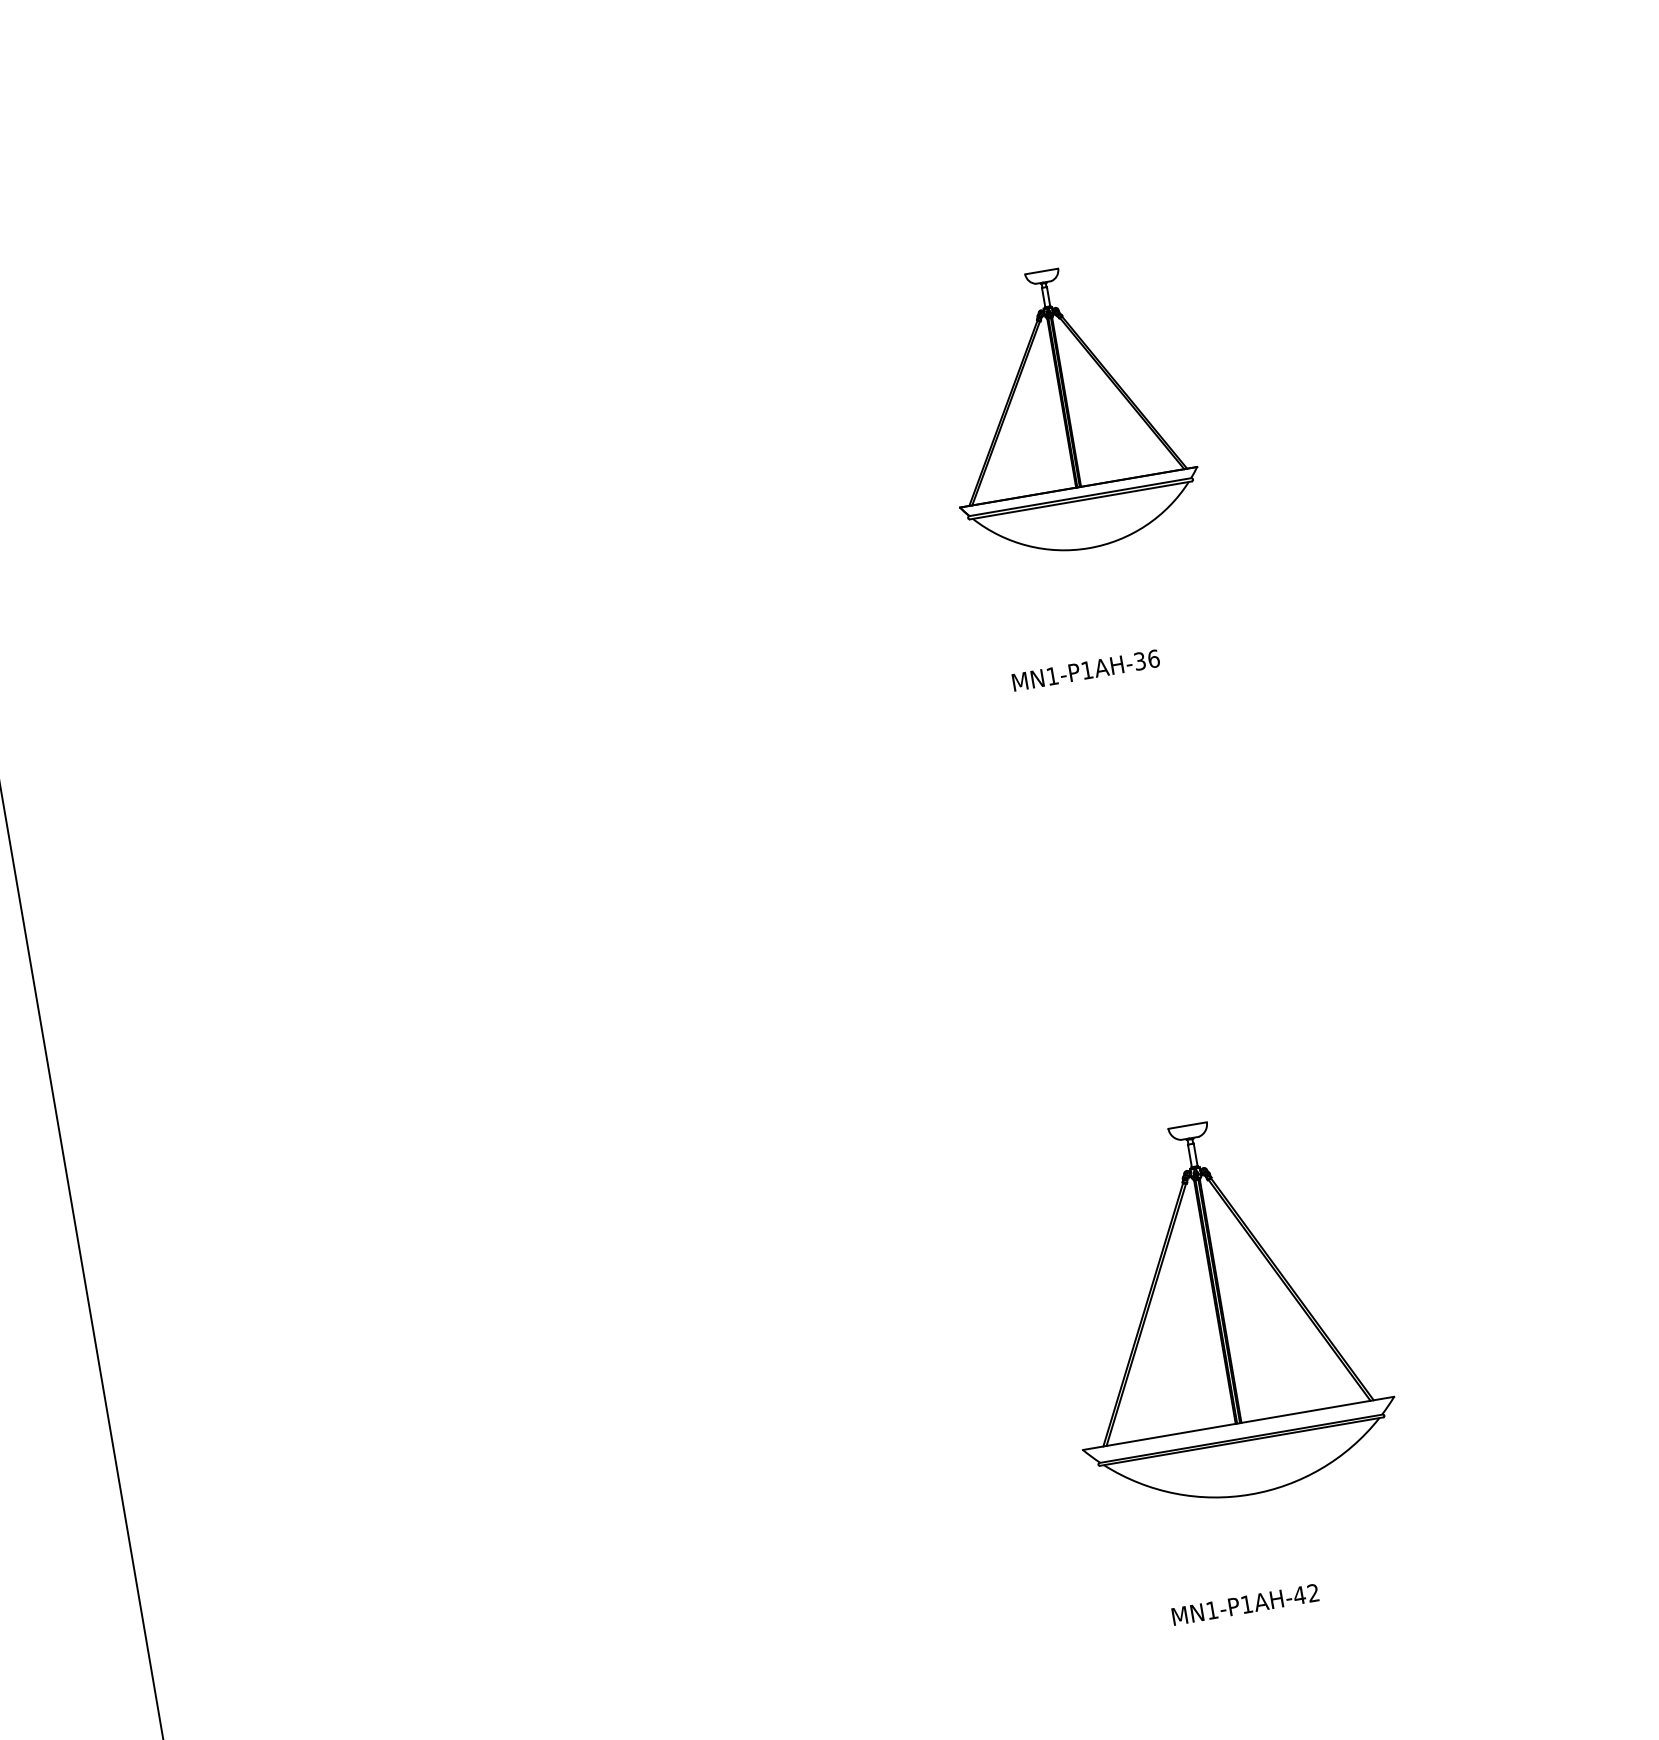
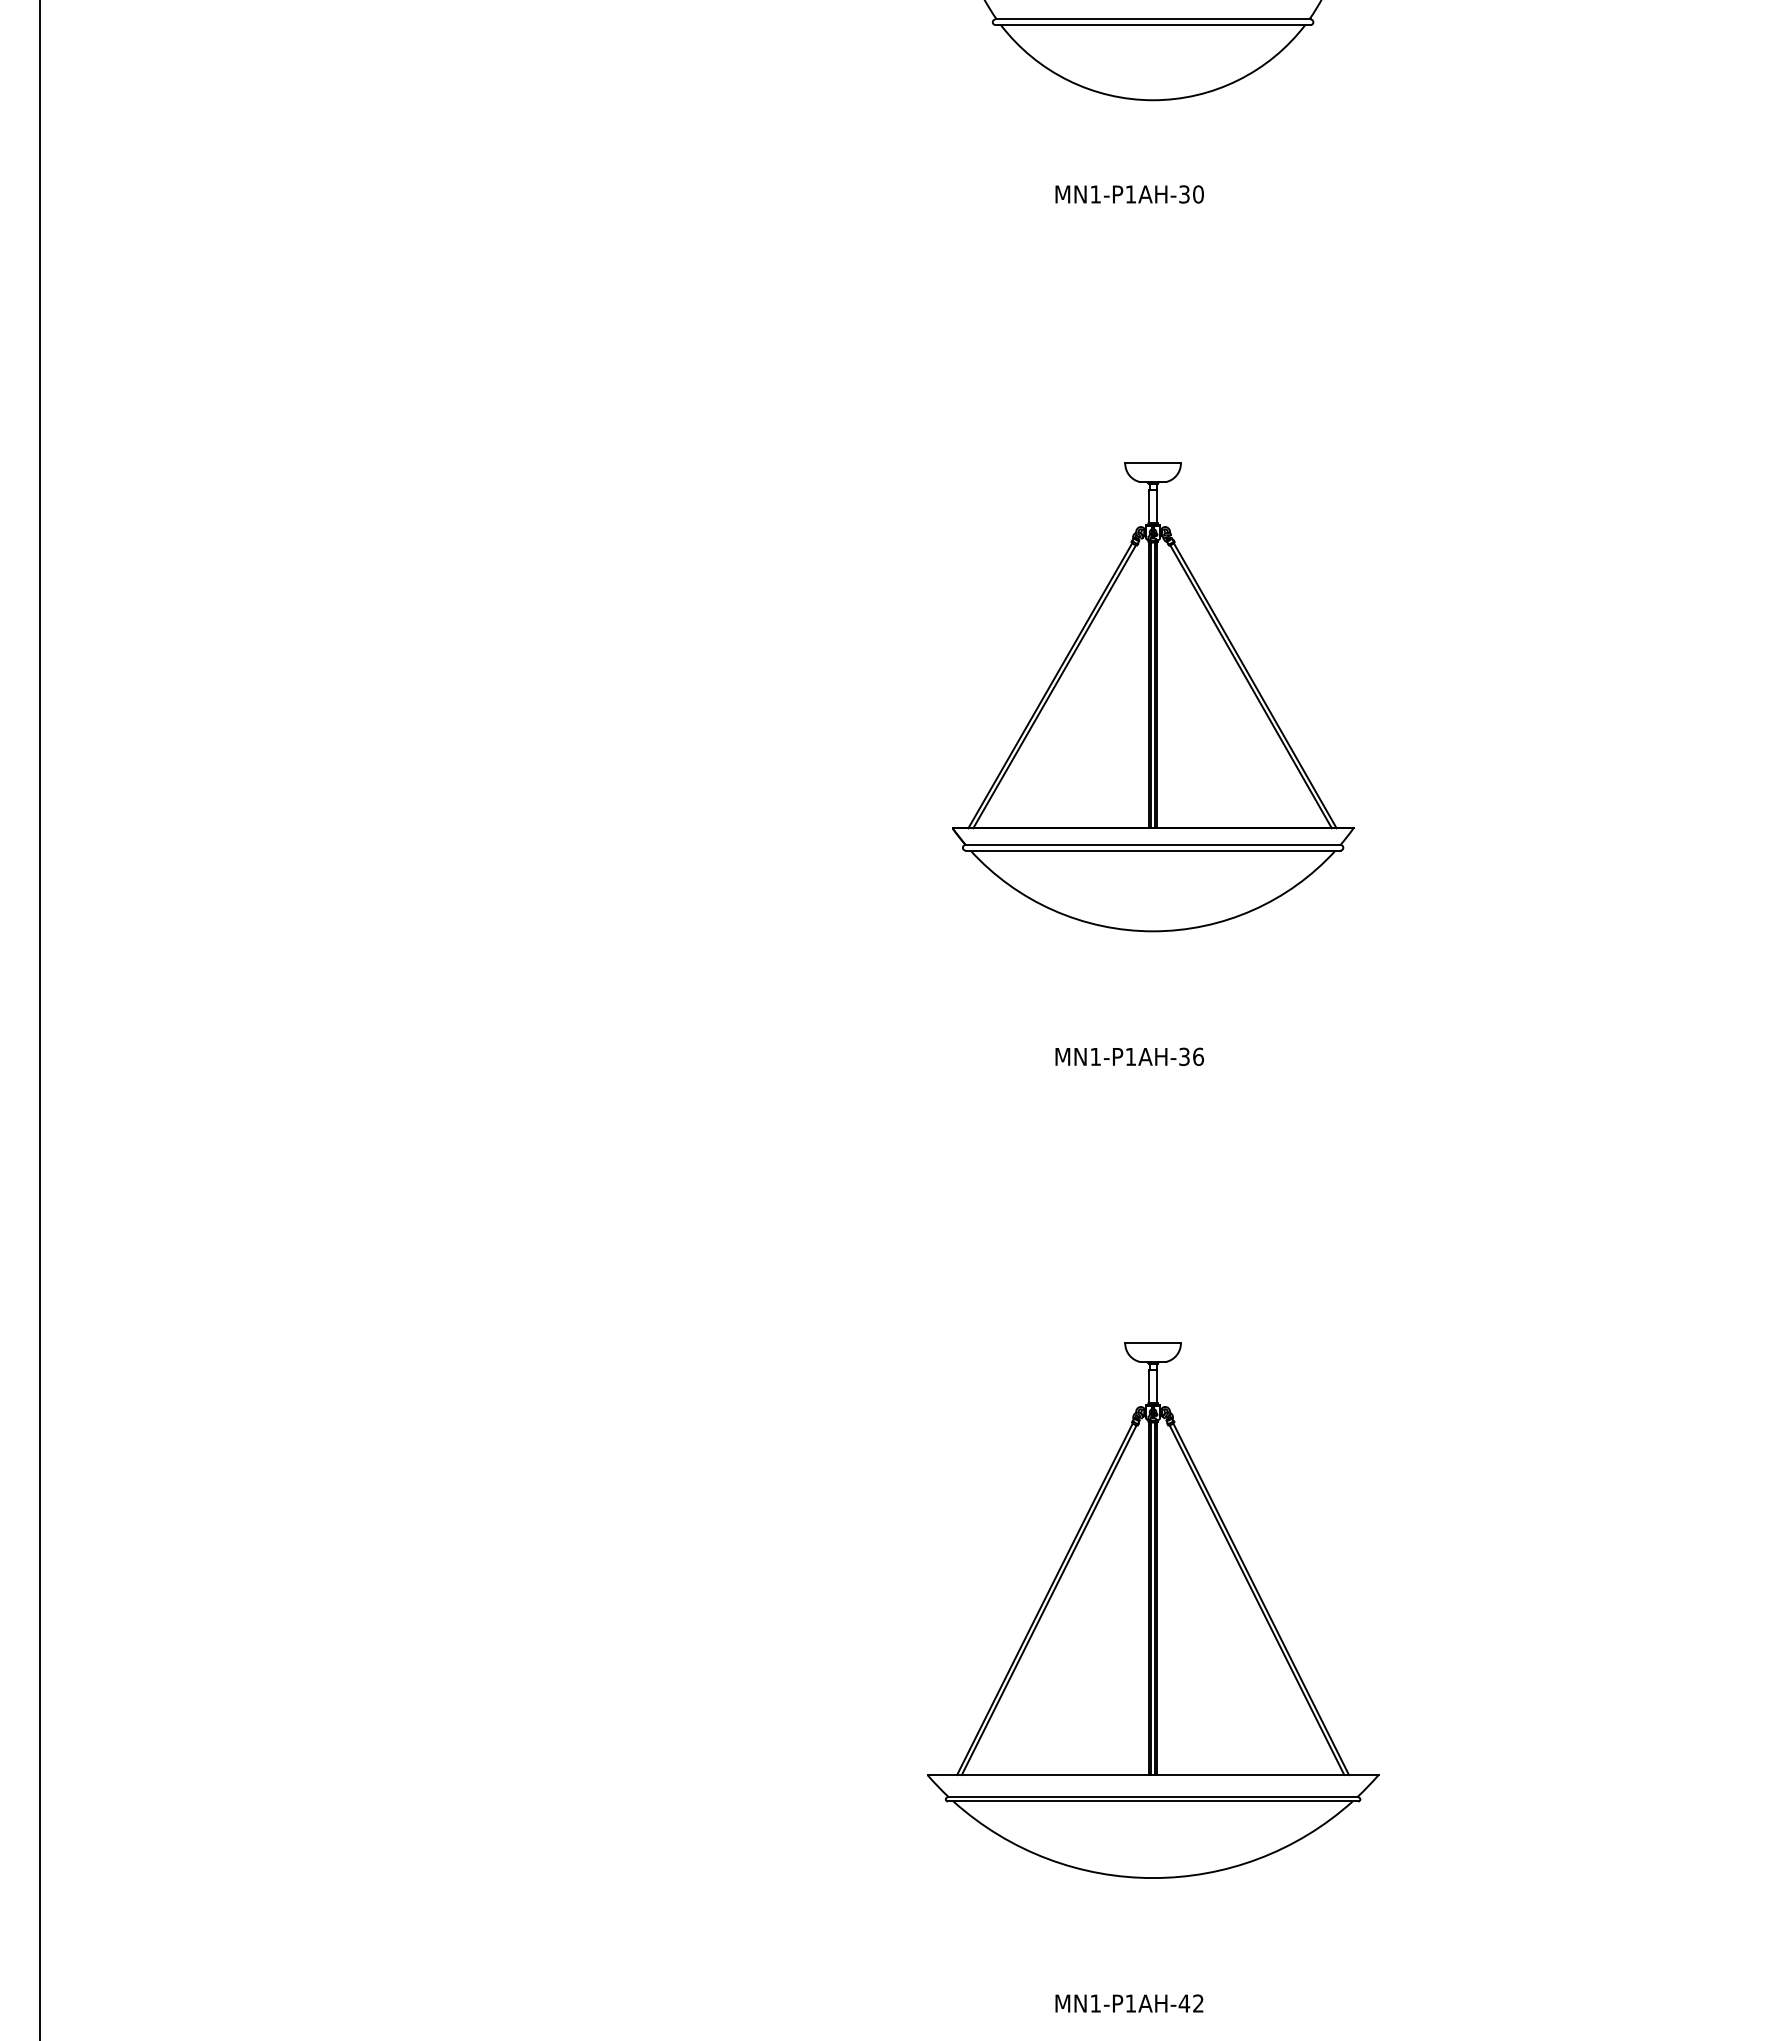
part: (1065, 409) -> (1153, 697), size x1.67
text: (1085, 670) -> (1129, 1056), moved
part: (1219, 1309) -> (1153, 1610), size x1.43
text: (1245, 1604) -> (1129, 2003), moved

